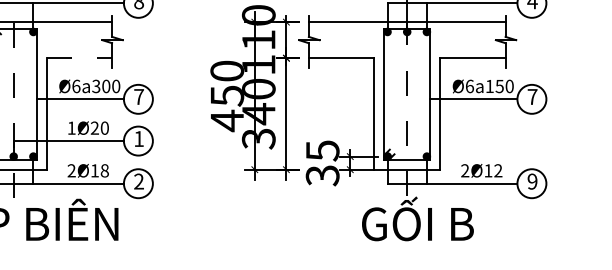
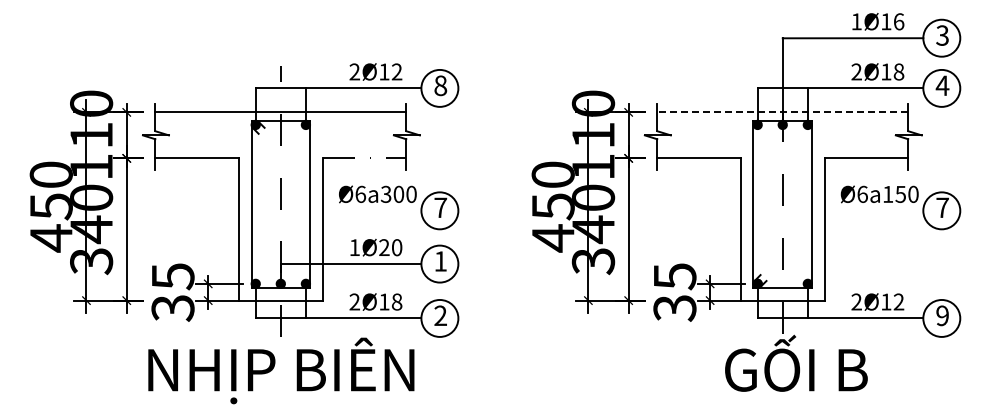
line: (407, 22) -> (782, 112), solid -> dashed
line: (80, 99) -> (365, 210), removed
line: (473, 99) -> (867, 210), removed

